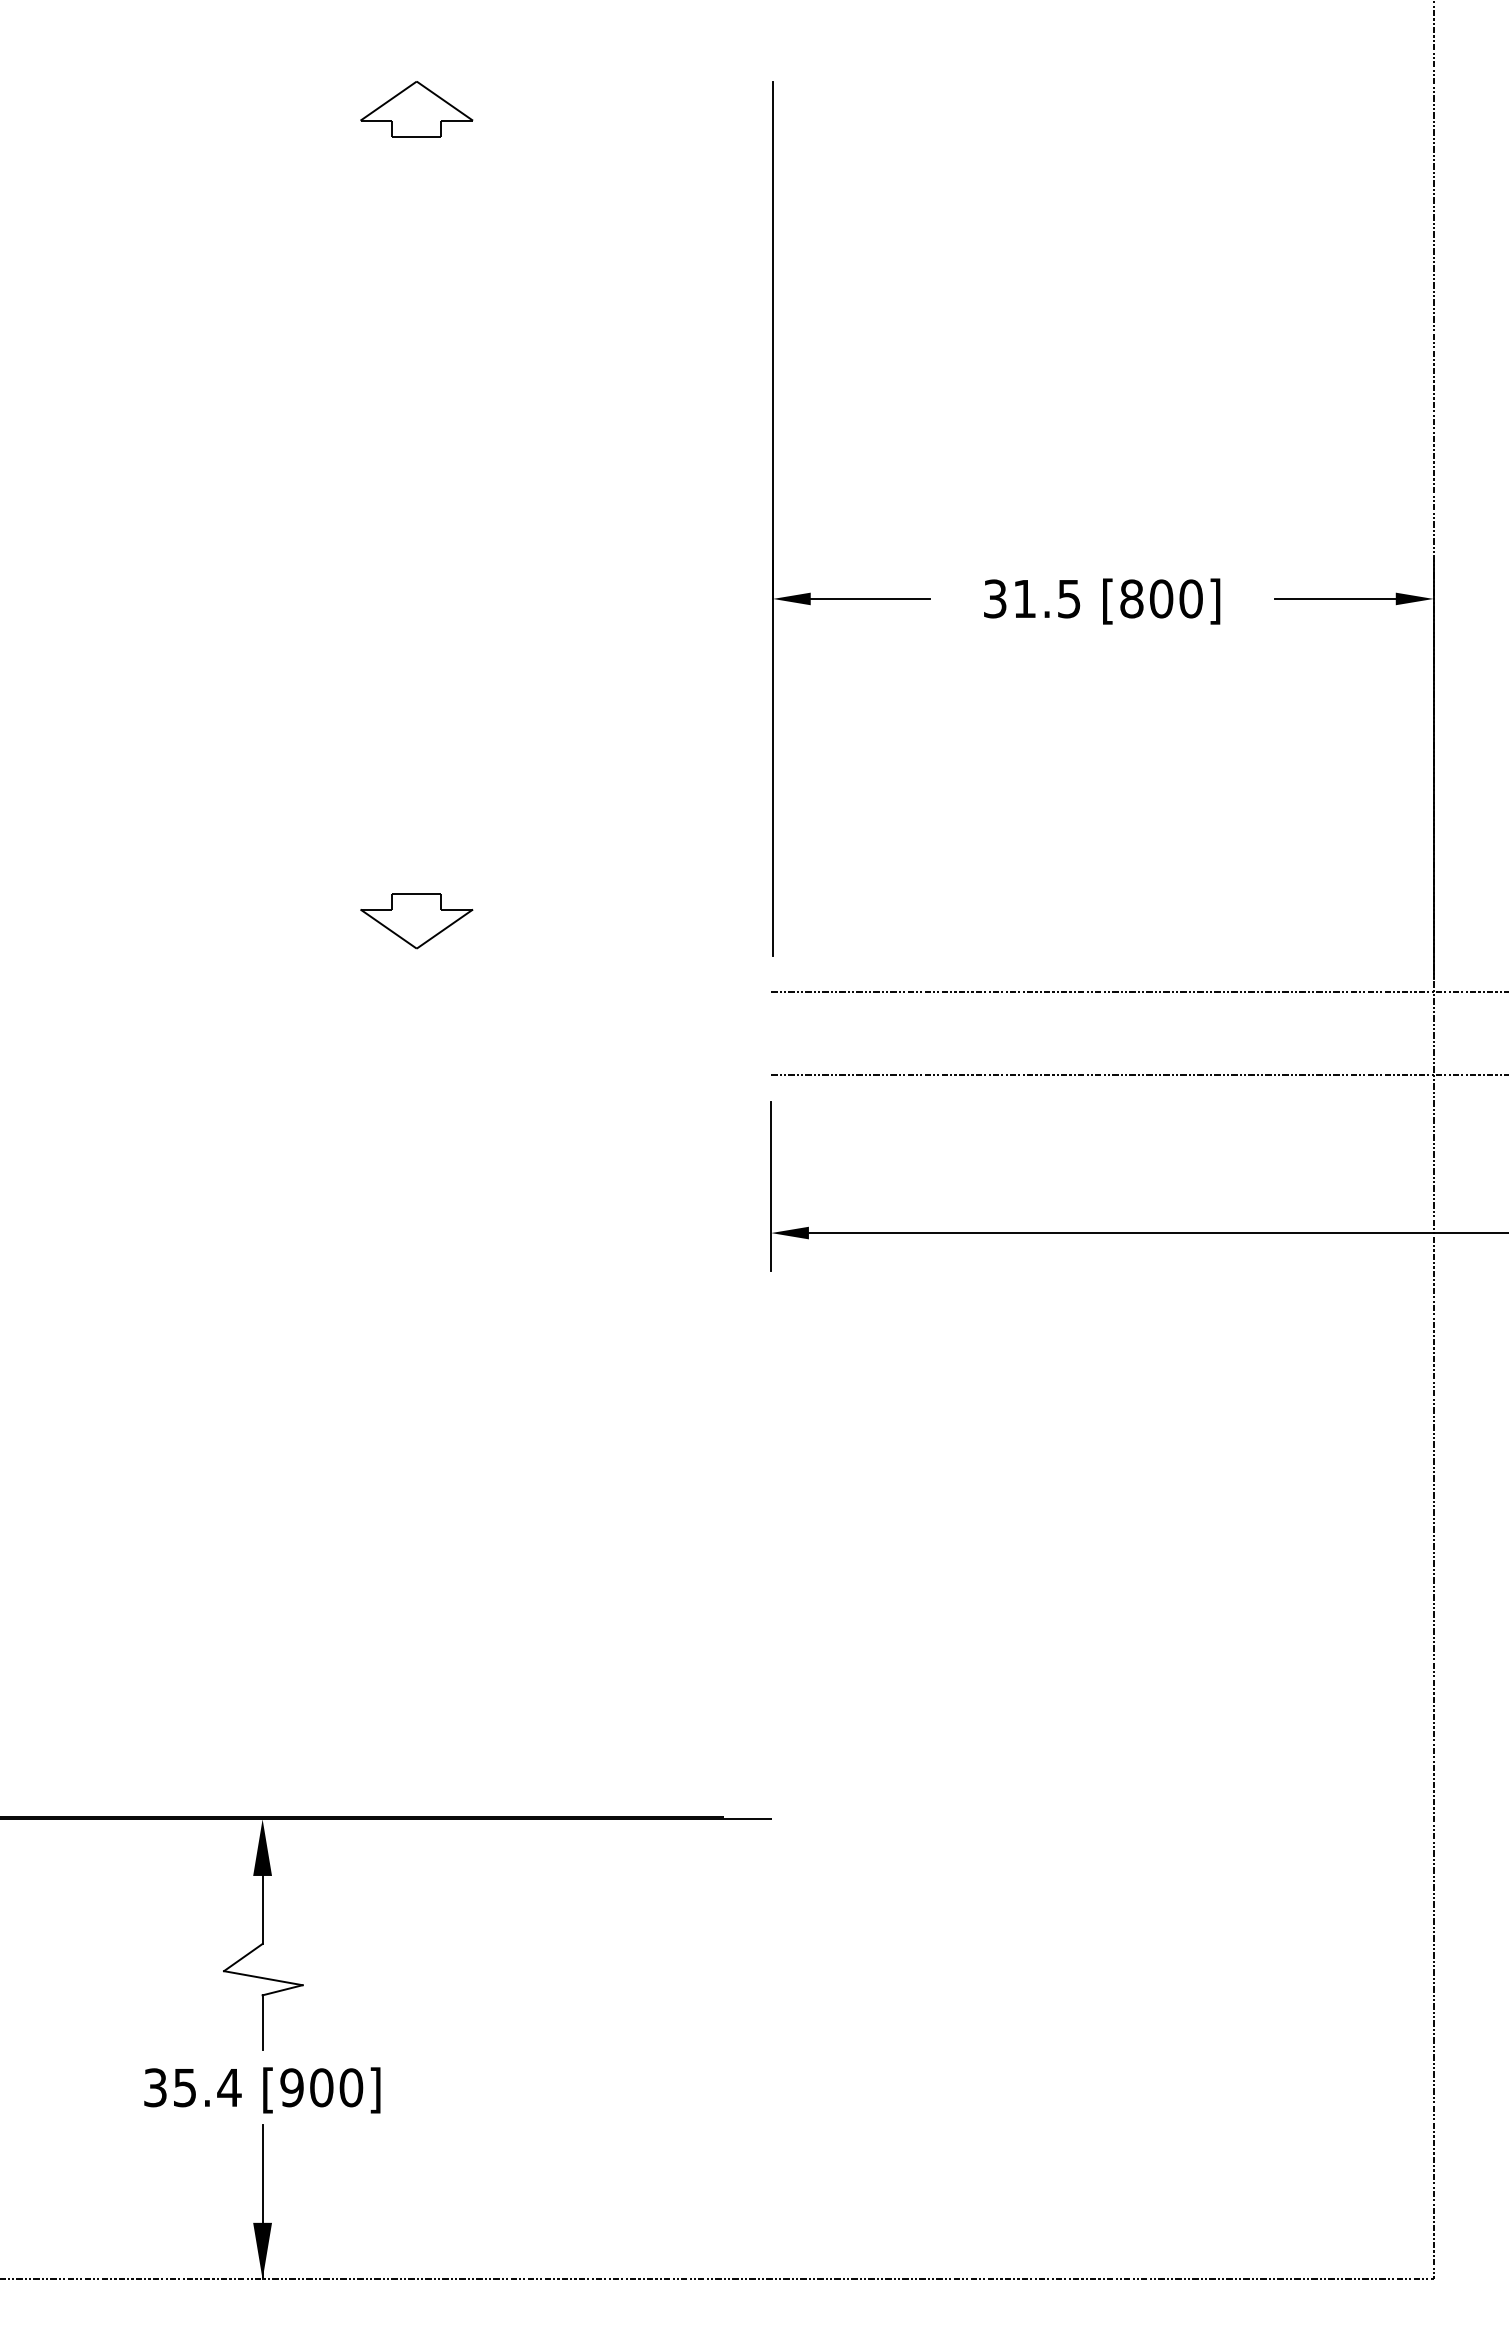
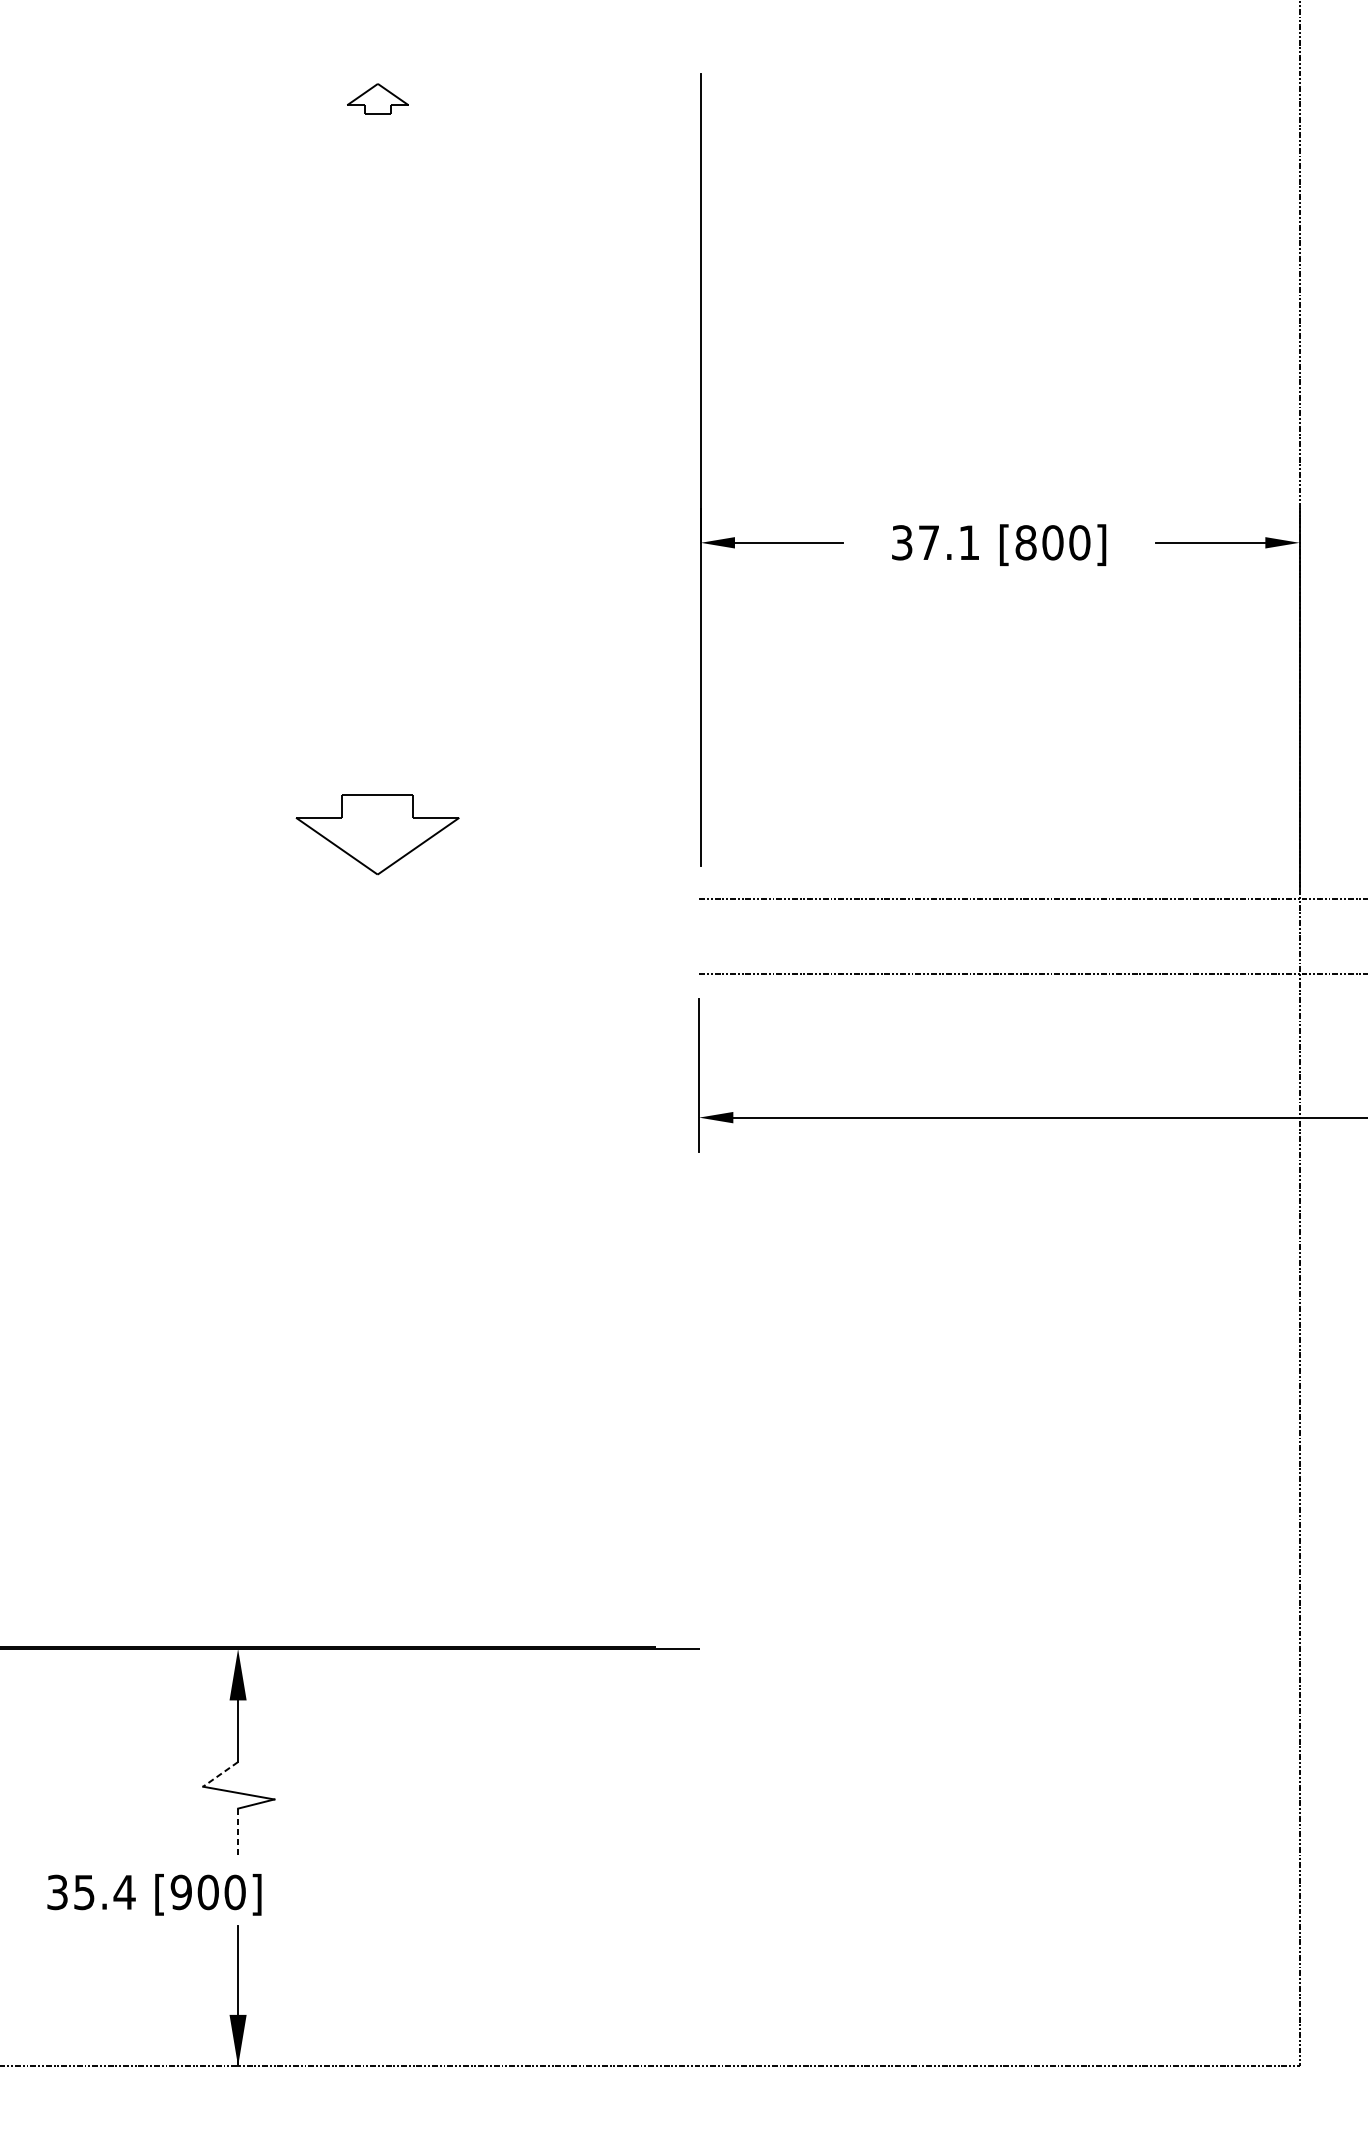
part: (416, 109) -> (377, 99), size x0.6
text: (1047, 599) -> (949, 543), 31.5 -> 37.1
part: (416, 921) -> (377, 835), size x1.6
line: (243, 1957) -> (220, 1774), solid -> dashed
line: (262, 2023) -> (238, 1834), solid -> dashed
text: (262, 2090) -> (154, 1894), moved

